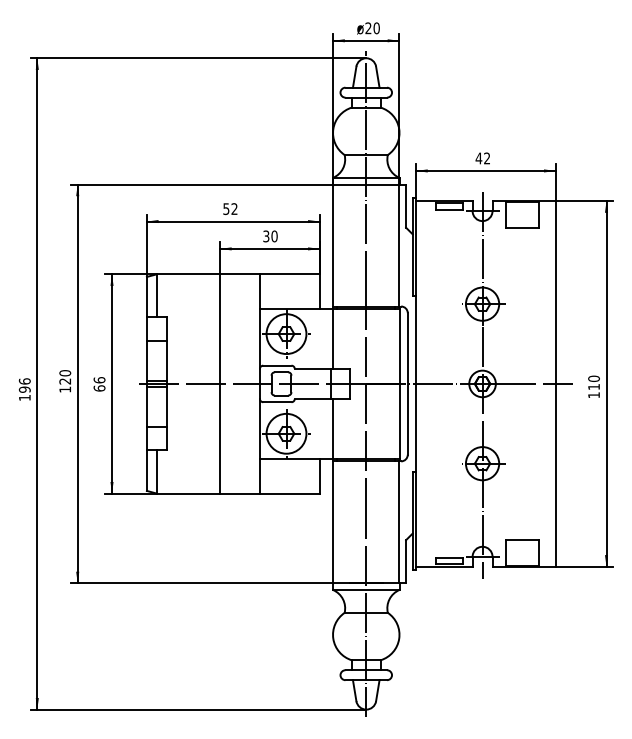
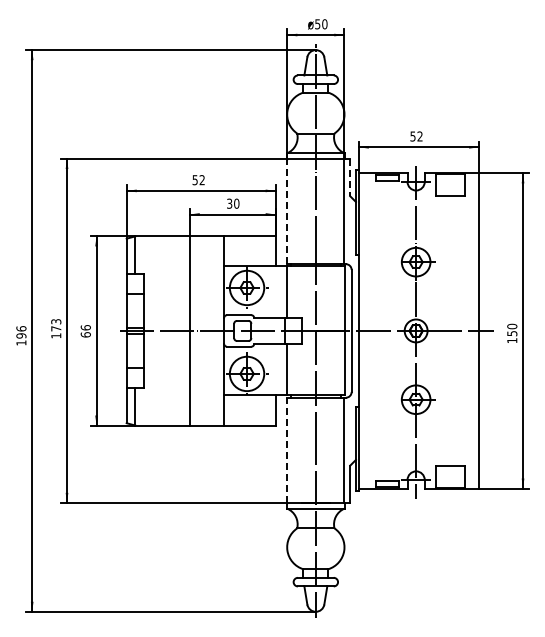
text: (368, 28) -> (317, 24), 20 -> 50
text: (478, 158) -> (412, 136), 42 -> 52
line: (406, 205) -> (350, 177), solid -> dashed
line: (333, 245) -> (287, 211), solid -> dashed
text: (65, 377) -> (56, 325), 120 -> 173
text: (594, 386) -> (512, 333), 110 -> 150
line: (333, 522) -> (287, 450), solid -> dashed

